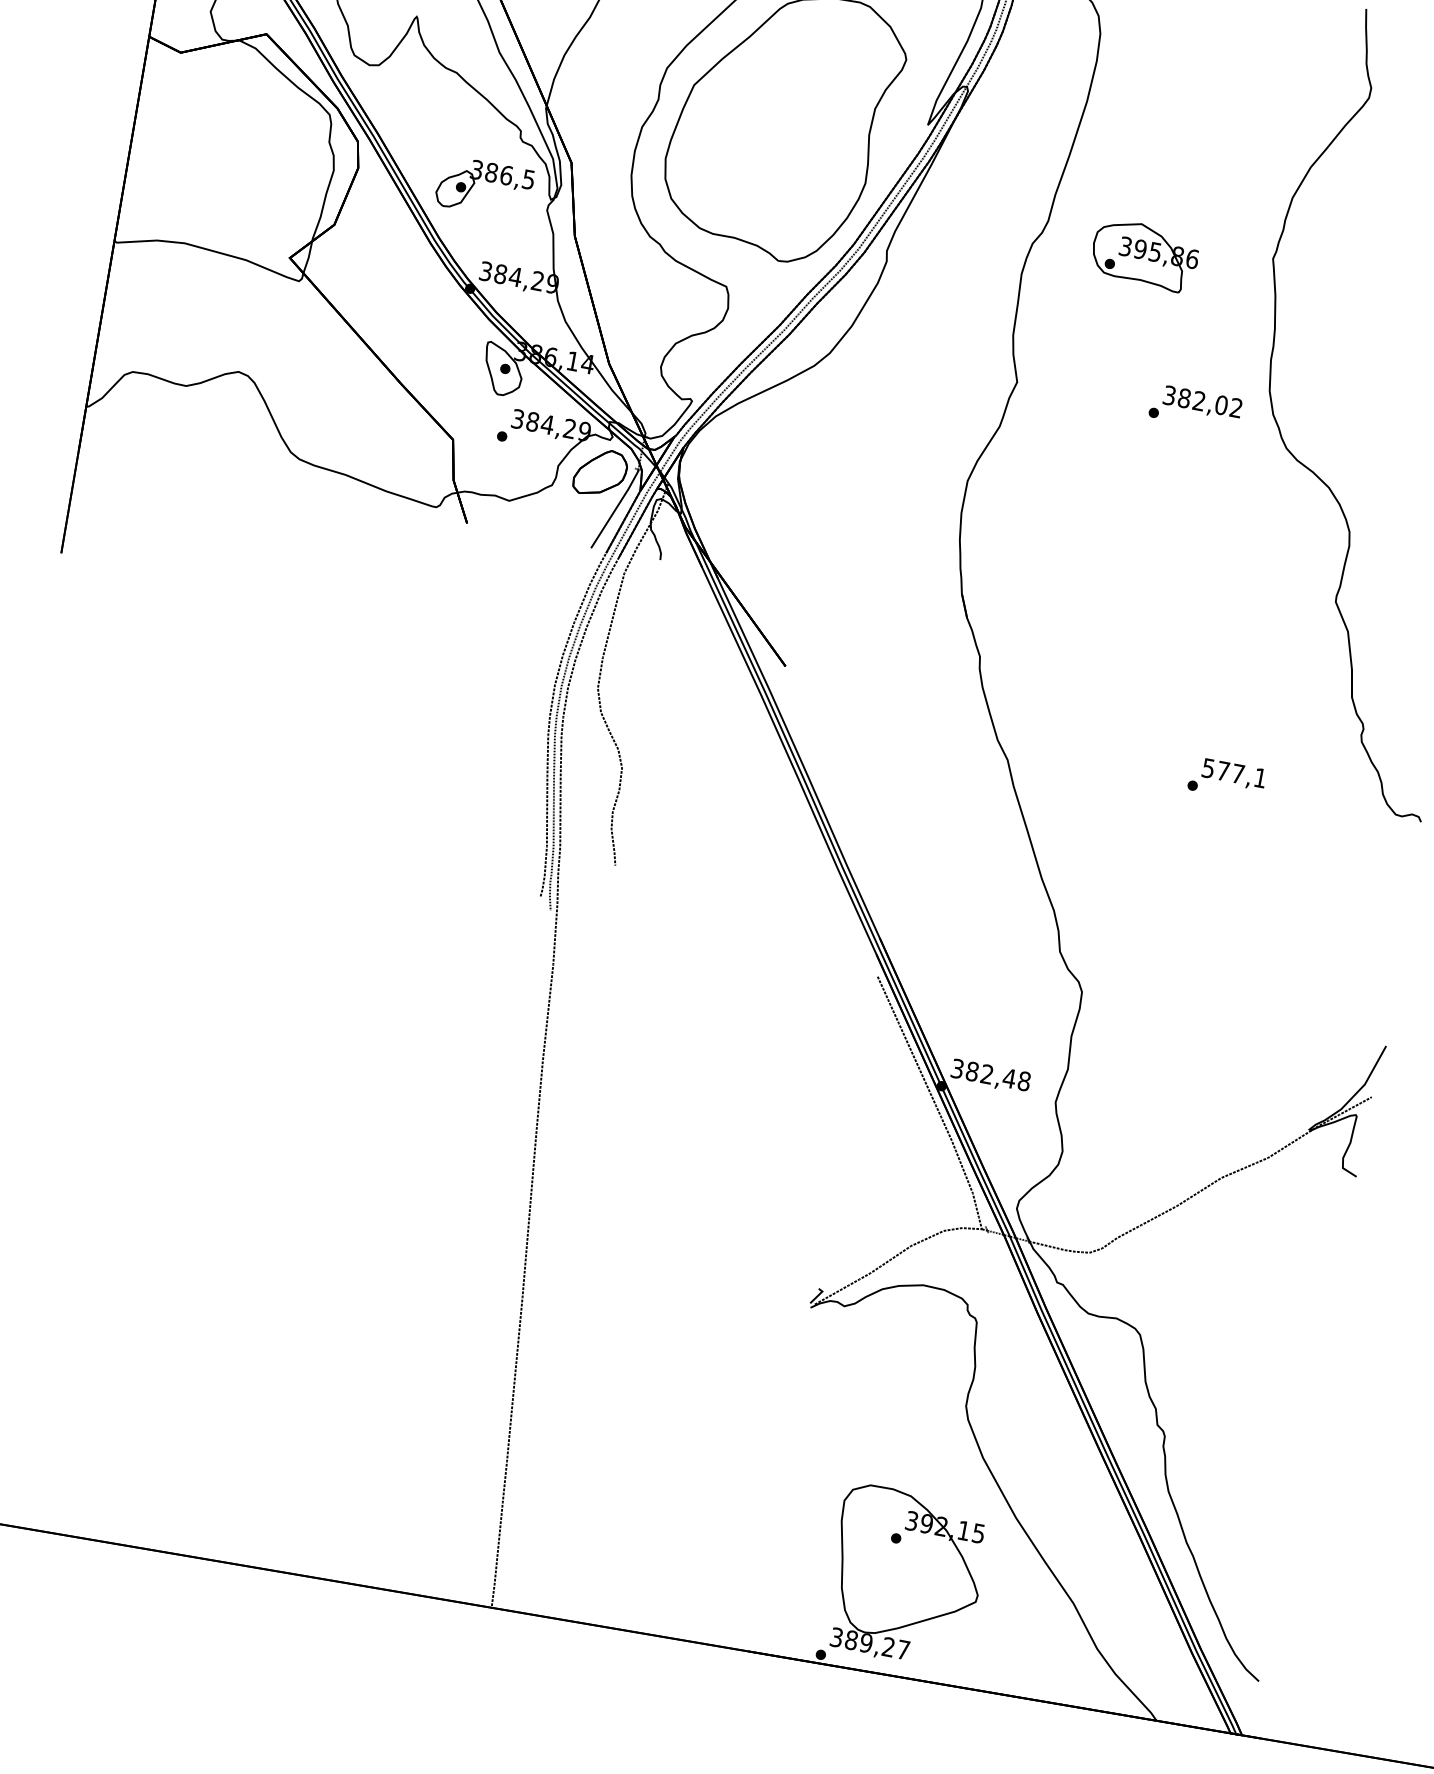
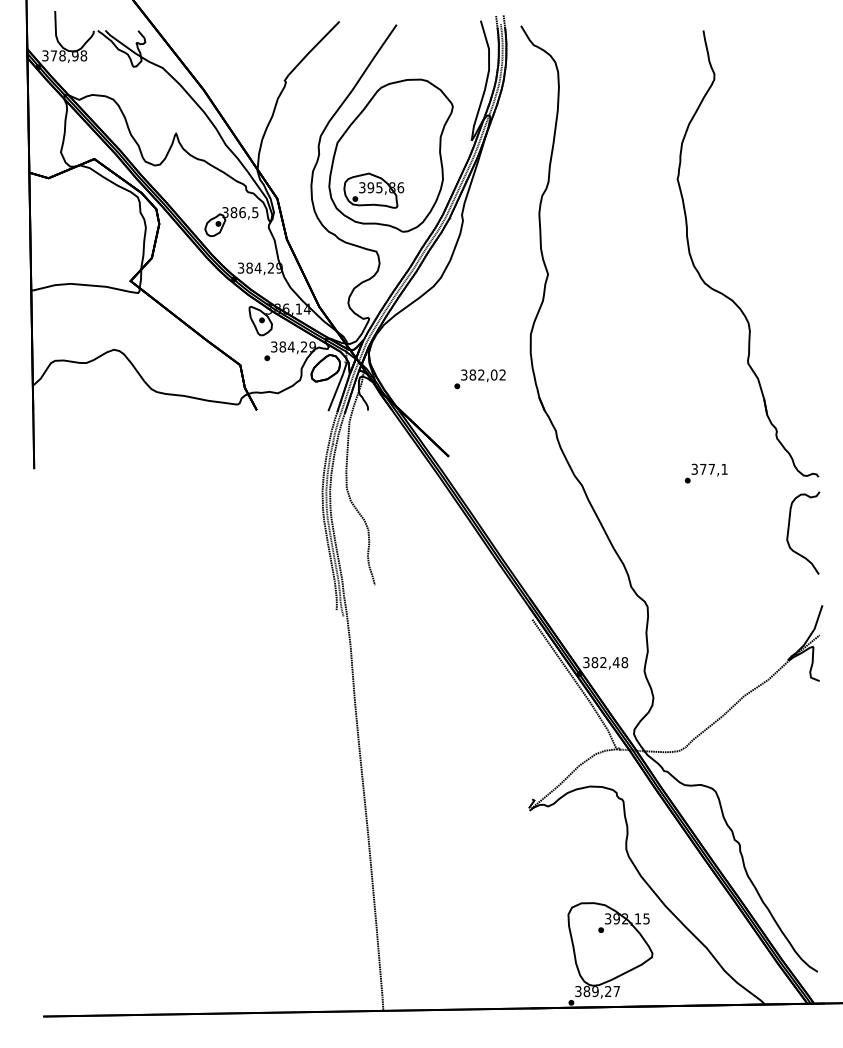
part: (1144, 255) -> (373, 190), moved
text: (1194, 408) -> (479, 379), moved
text: (1208, 766) -> (694, 468), 577,1 -> 377,1
curve: (1352, 907) -> (789, 531), added

